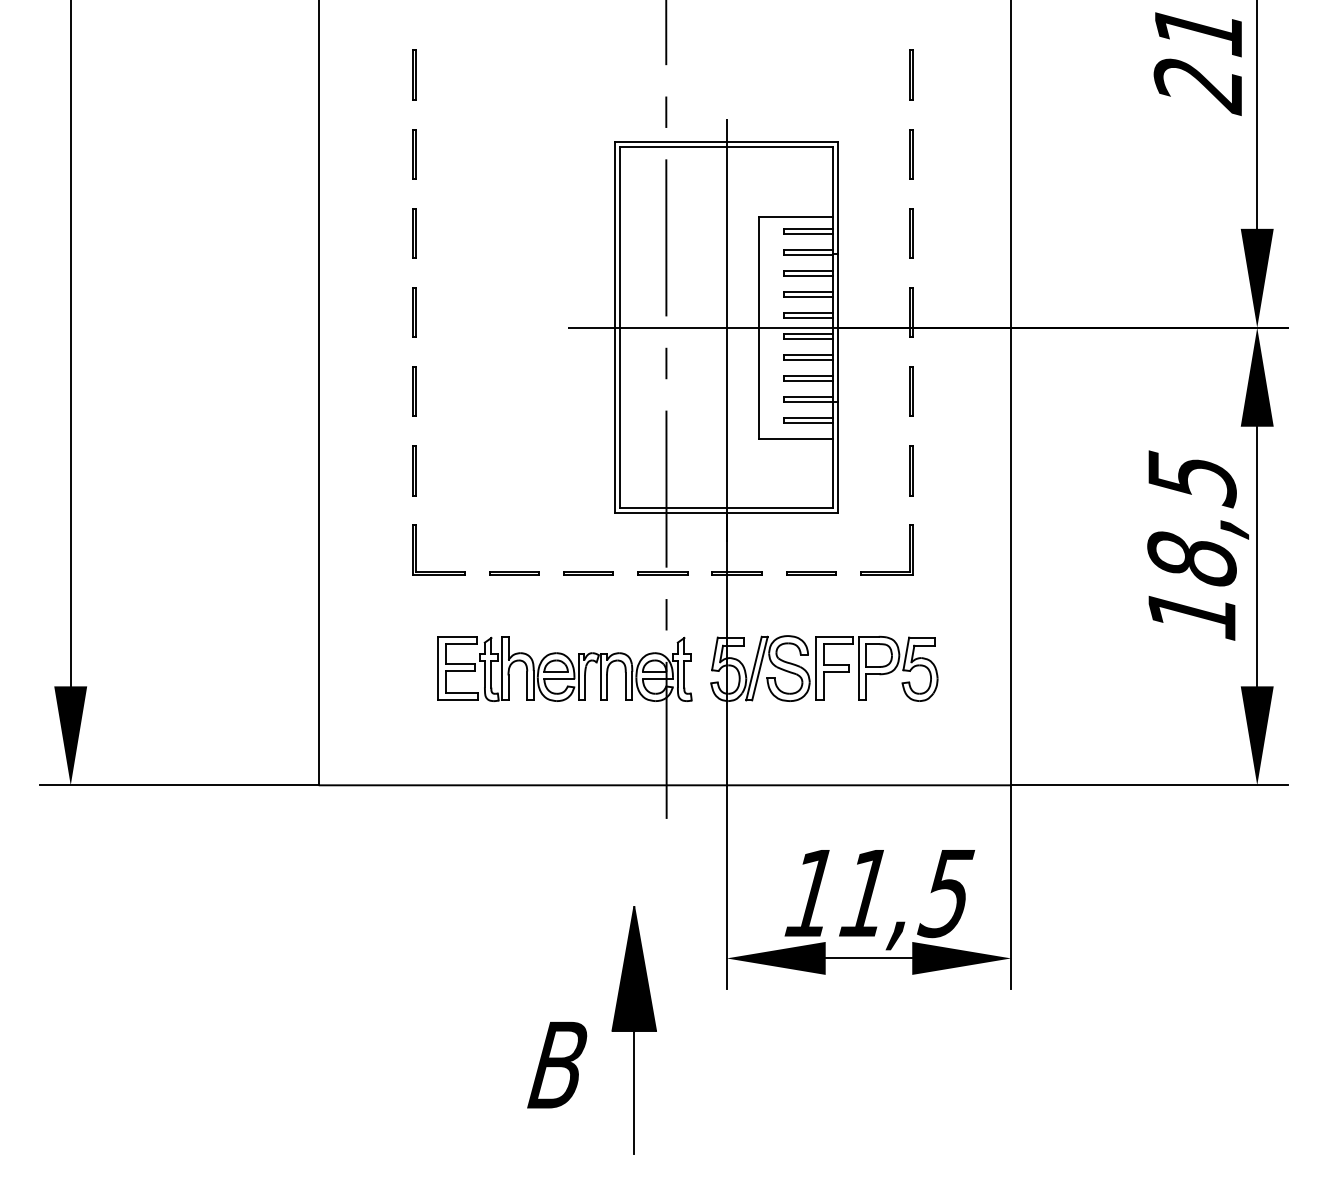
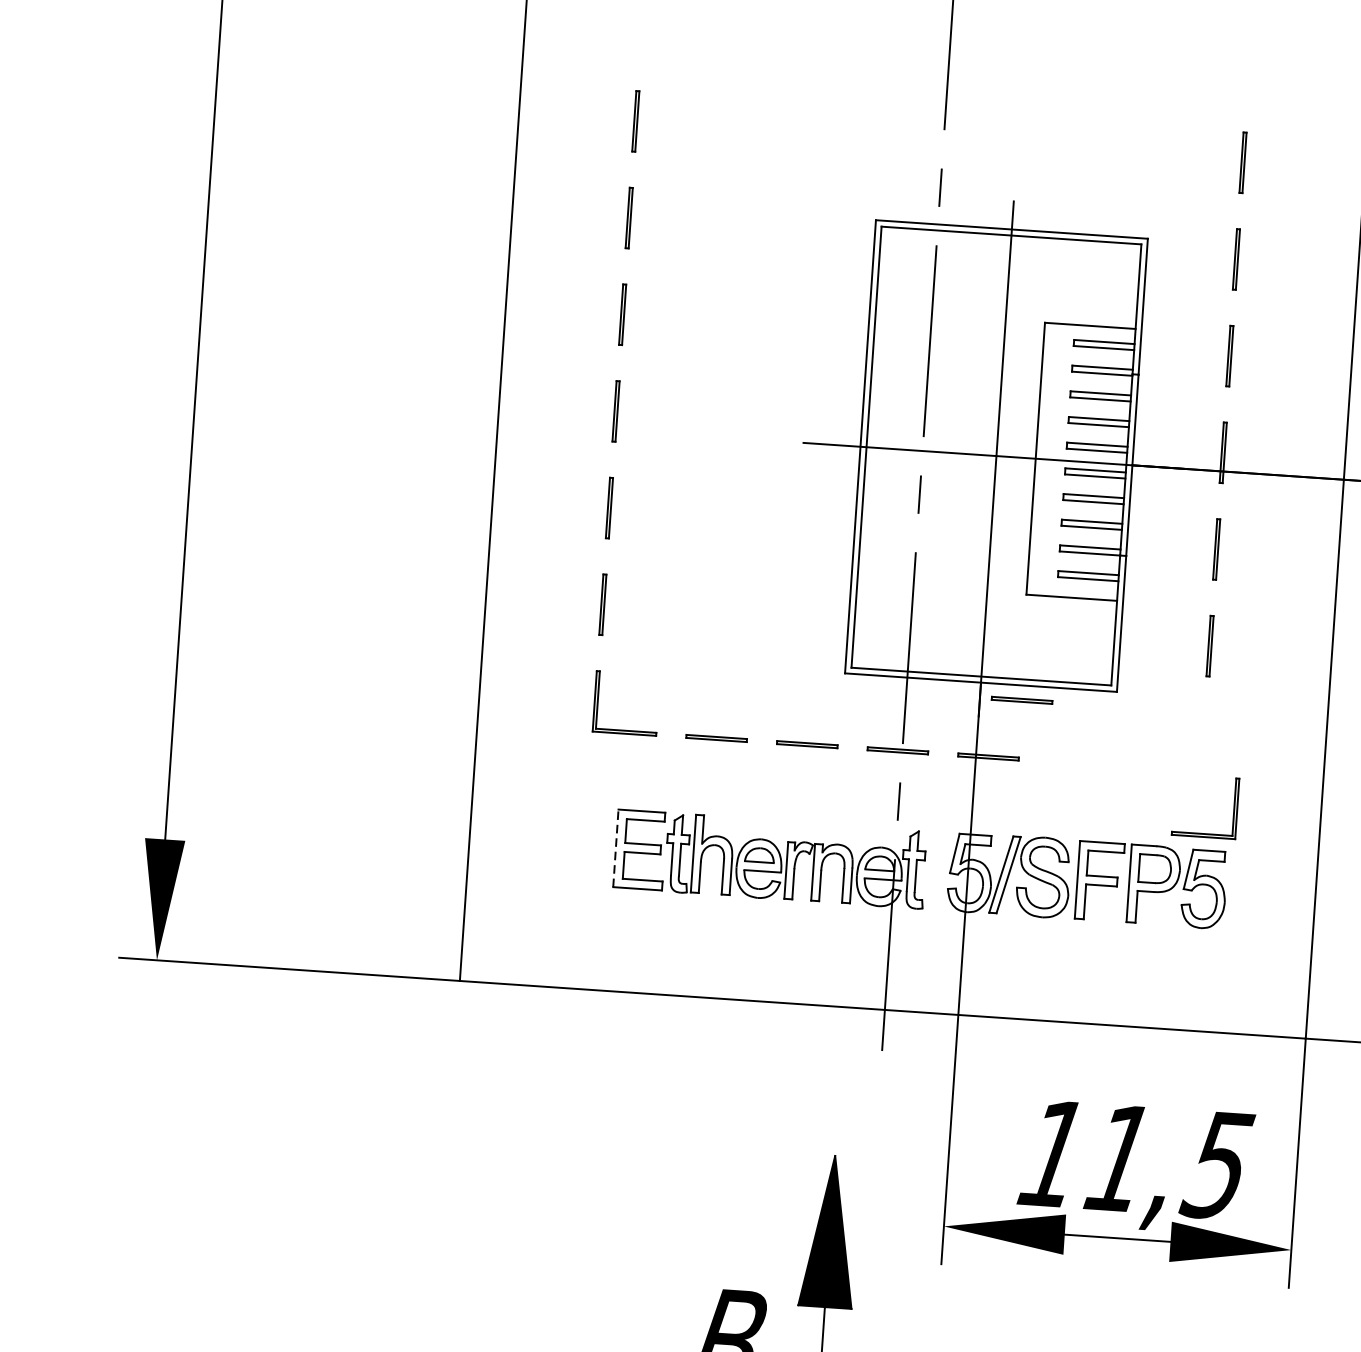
part: (886, 571) -> (1203, 833), moved
line: (811, 572) -> (1022, 699), moved
line: (438, 668) -> (615, 848), solid -> dashed

